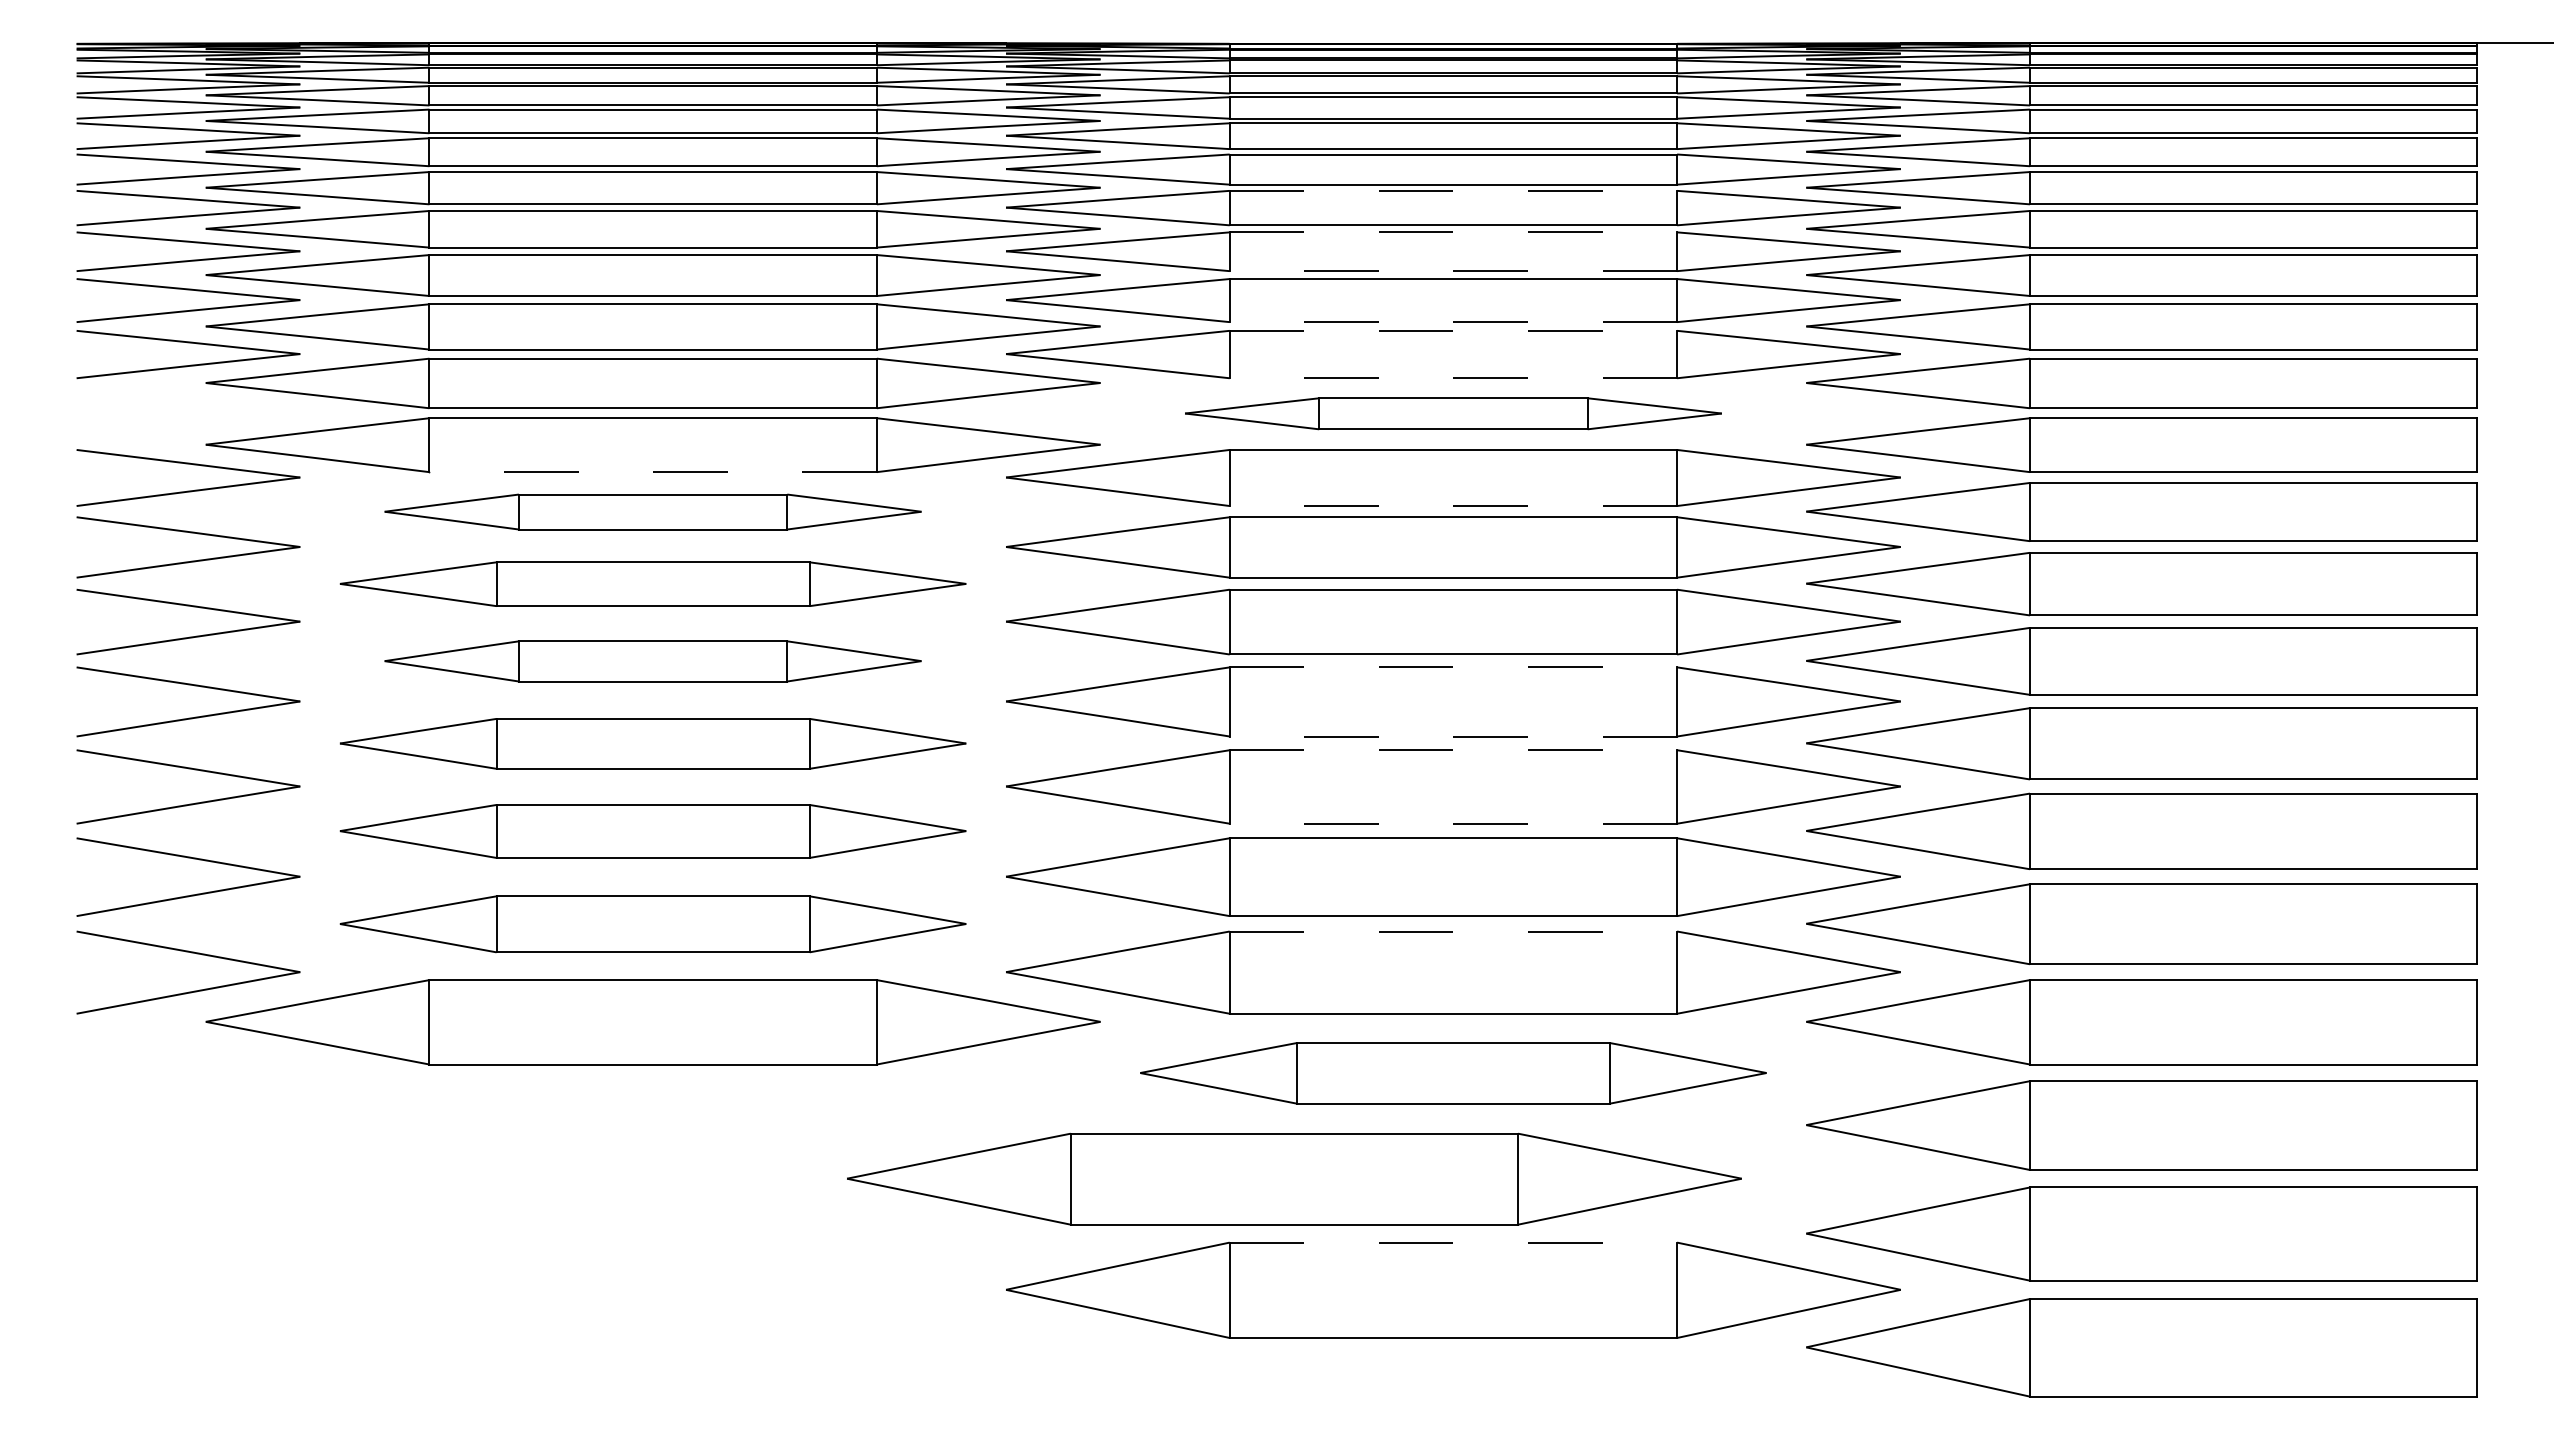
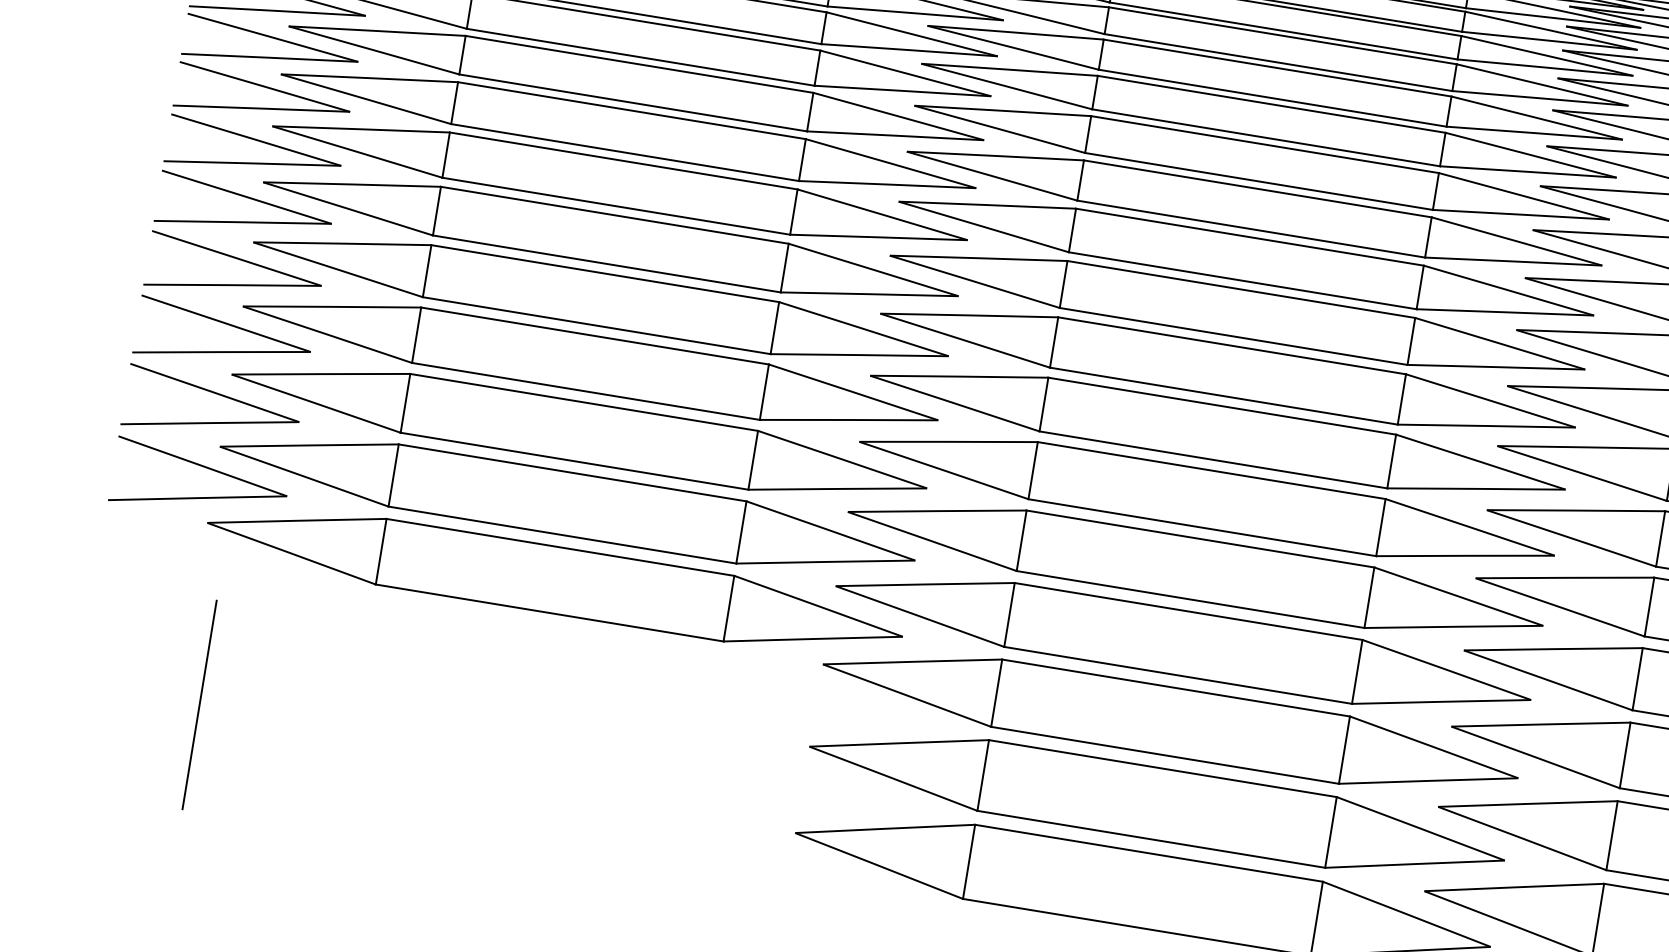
line: (1453, 190) -> (1282, 35), dashed -> solid
line: (1453, 232) -> (1277, 68), dashed -> solid
line: (1453, 271) -> (1272, 98), dashed -> solid
line: (1453, 322) -> (1266, 138), dashed -> solid
line: (1453, 330) -> (1265, 144), dashed -> solid
line: (1453, 378) -> (1259, 181), dashed -> solid
part: (1453, 413) -> (1254, 208), size x1.67
part: (192, 424) -> (273, 56), added
line: (653, 472) -> (625, 152), dashed -> solid
line: (1453, 506) -> (1242, 281), dashed -> solid
part: (652, 511) -> (619, 183), size x1.67
part: (652, 584) -> (610, 239), size x1.43
part: (652, 661) -> (600, 299), size x1.67
line: (1453, 667) -> (1222, 406), dashed -> solid
line: (1453, 736) -> (1213, 459), dashed -> solid
part: (652, 743) -> (590, 363), size x1.43
line: (1453, 750) -> (1211, 470), dashed -> solid
line: (1453, 823) -> (1202, 527), dashed -> solid
part: (652, 831) -> (578, 431), size x1.43
part: (652, 924) -> (566, 504), size x1.43
line: (1453, 931) -> (1188, 611), dashed -> solid
part: (1453, 1073) -> (1170, 721), size x1.43
part: (1294, 1178) -> (1157, 803), moved
line: (1453, 1242) -> (1149, 853), dashed -> solid
line: (233, 1251) -> (199, 704), added

